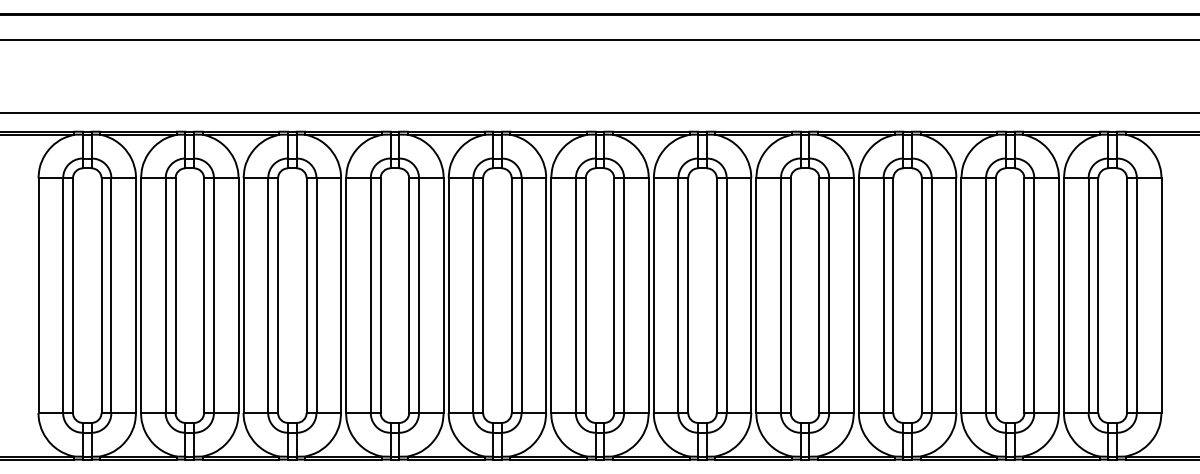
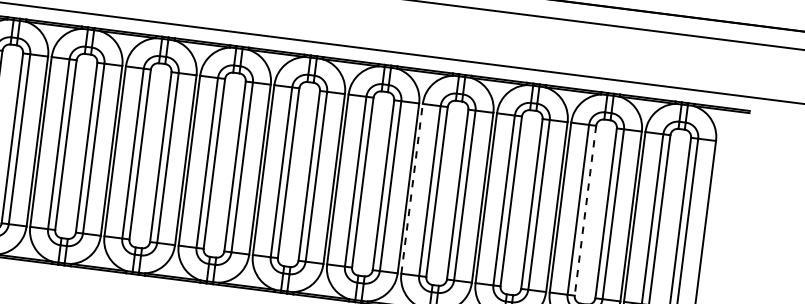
line: (756, 295) -> (412, 188), solid -> dashed
line: (995, 296) -> (585, 211), solid -> dashed

